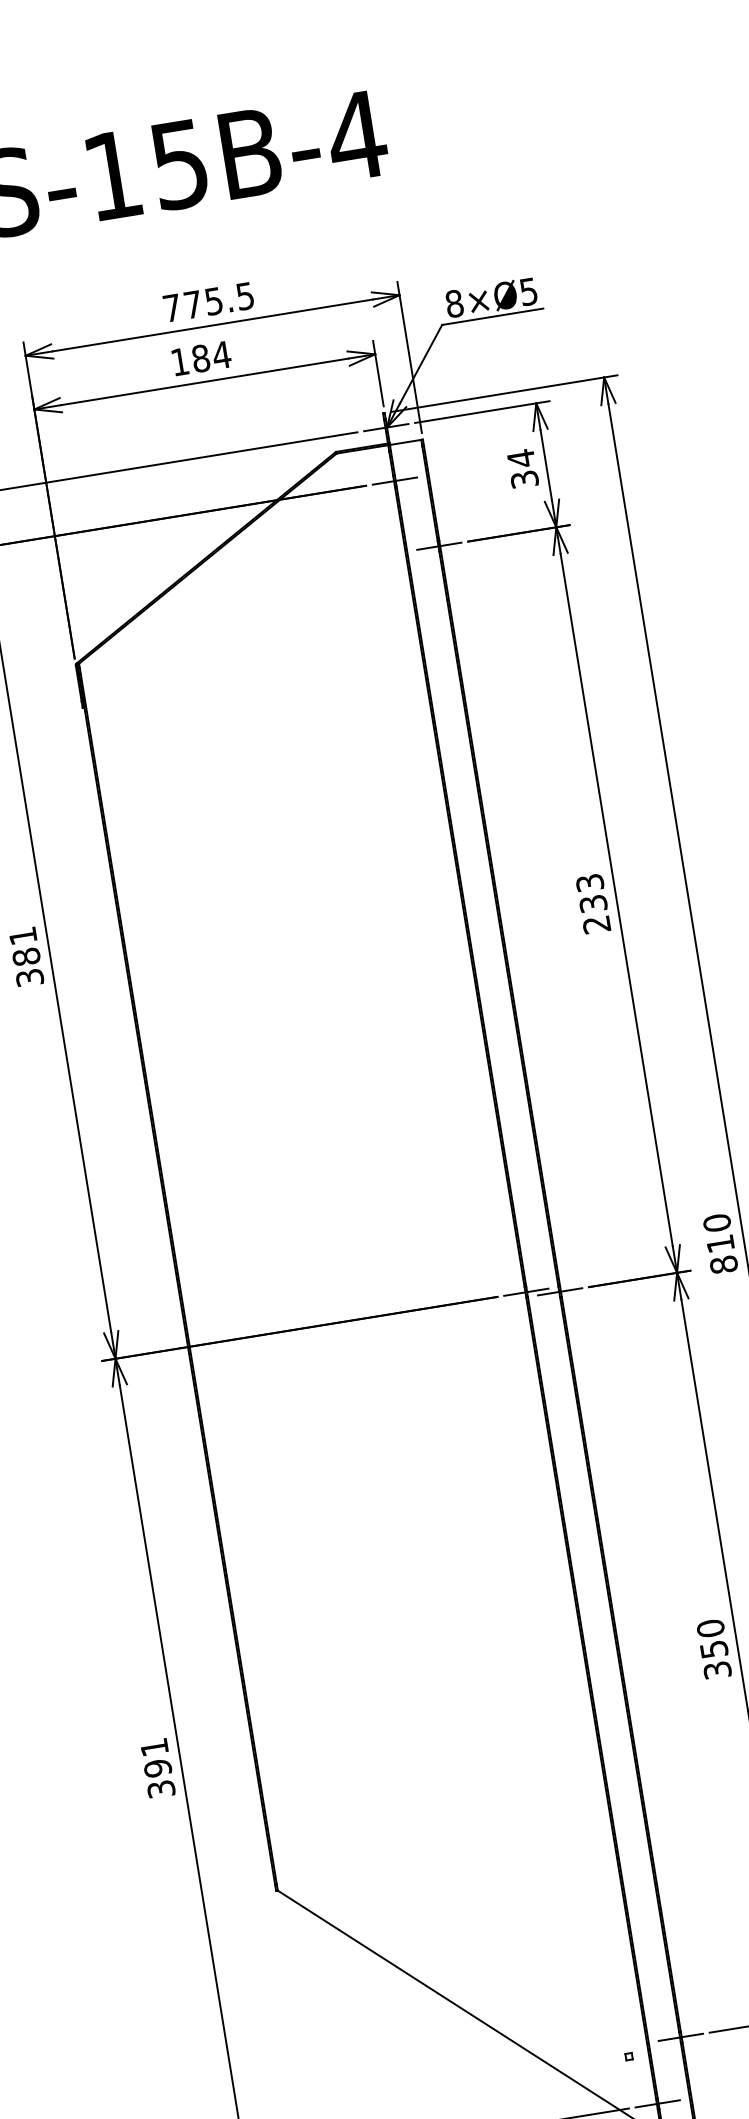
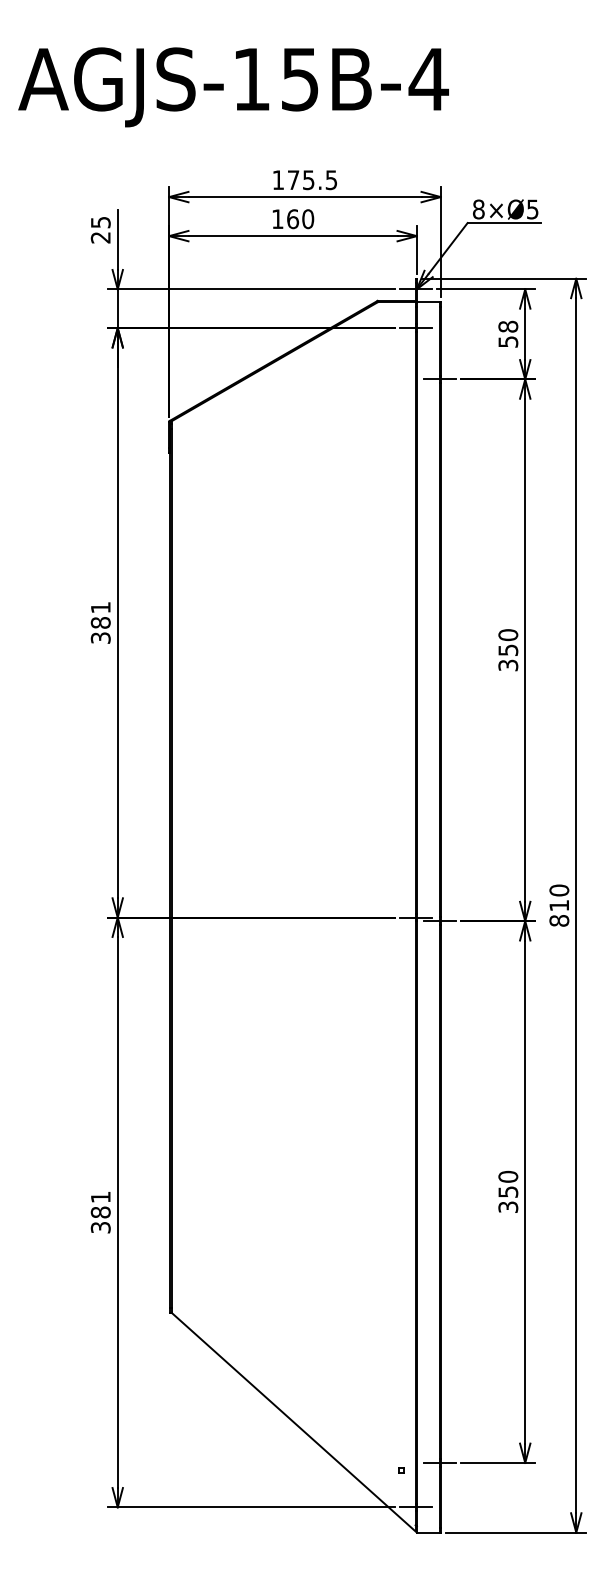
text: (170, 307) -> (277, 179), 775.5 -> 175.5
text: (211, 357) -> (300, 219), 184 -> 160
text: (523, 467) -> (508, 333), 34 -> 58
text: (593, 904) -> (508, 650), 233 -> 350
text: (157, 1768) -> (100, 1212), 391 -> 381

